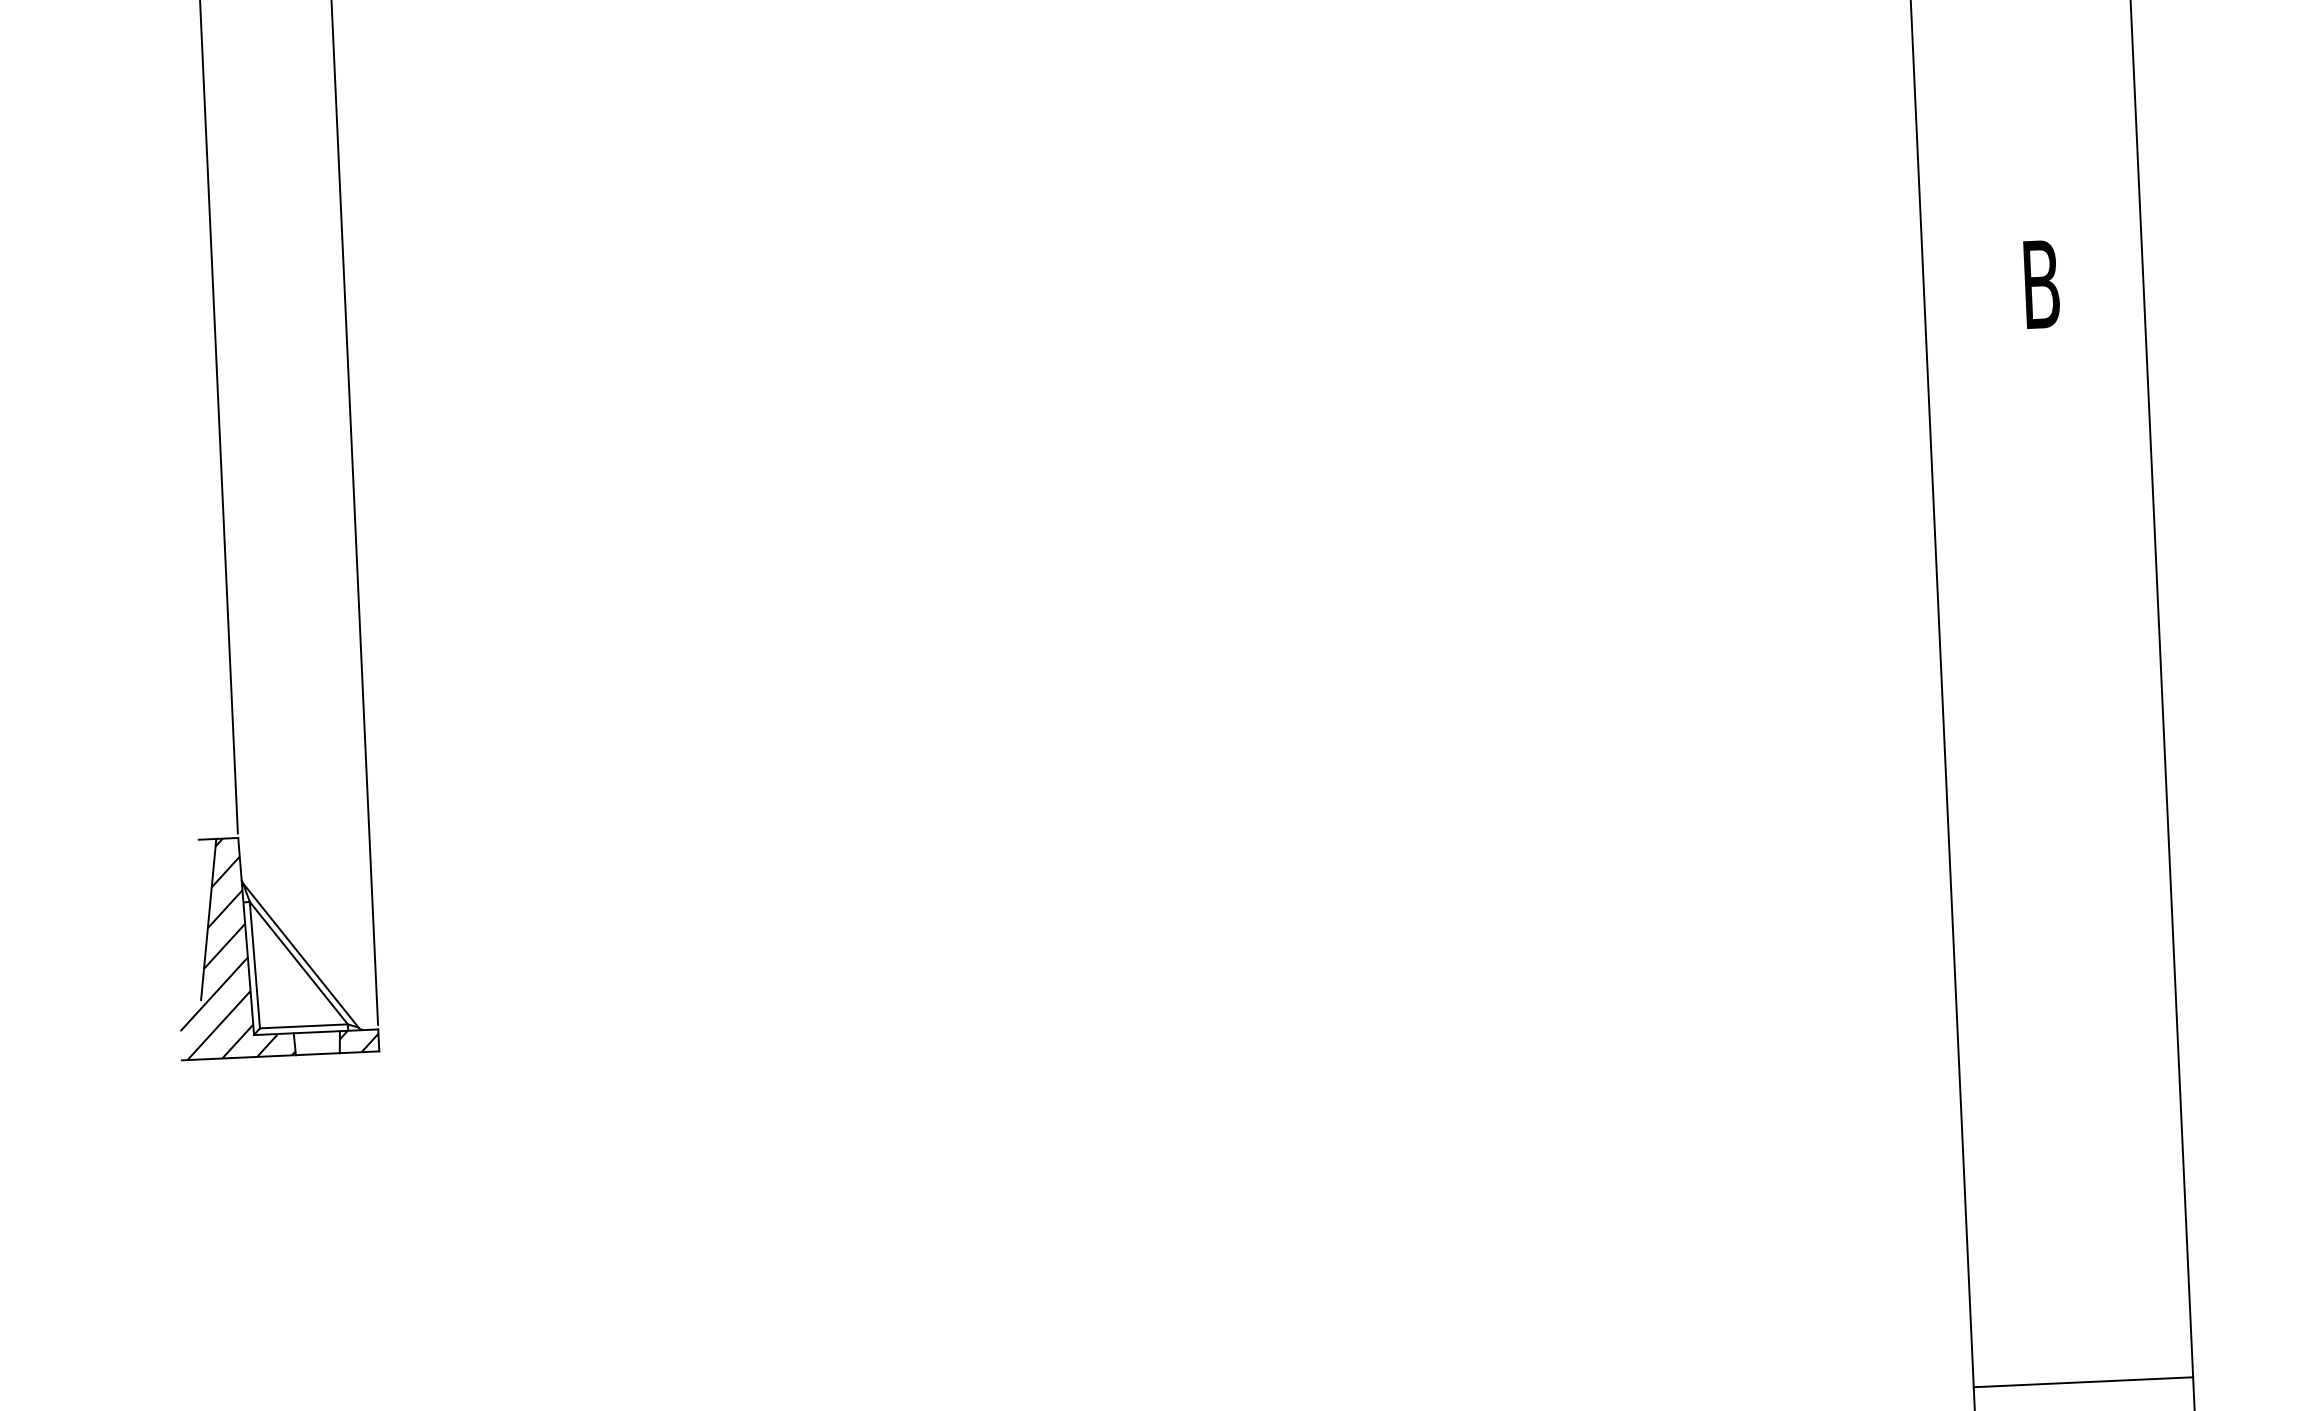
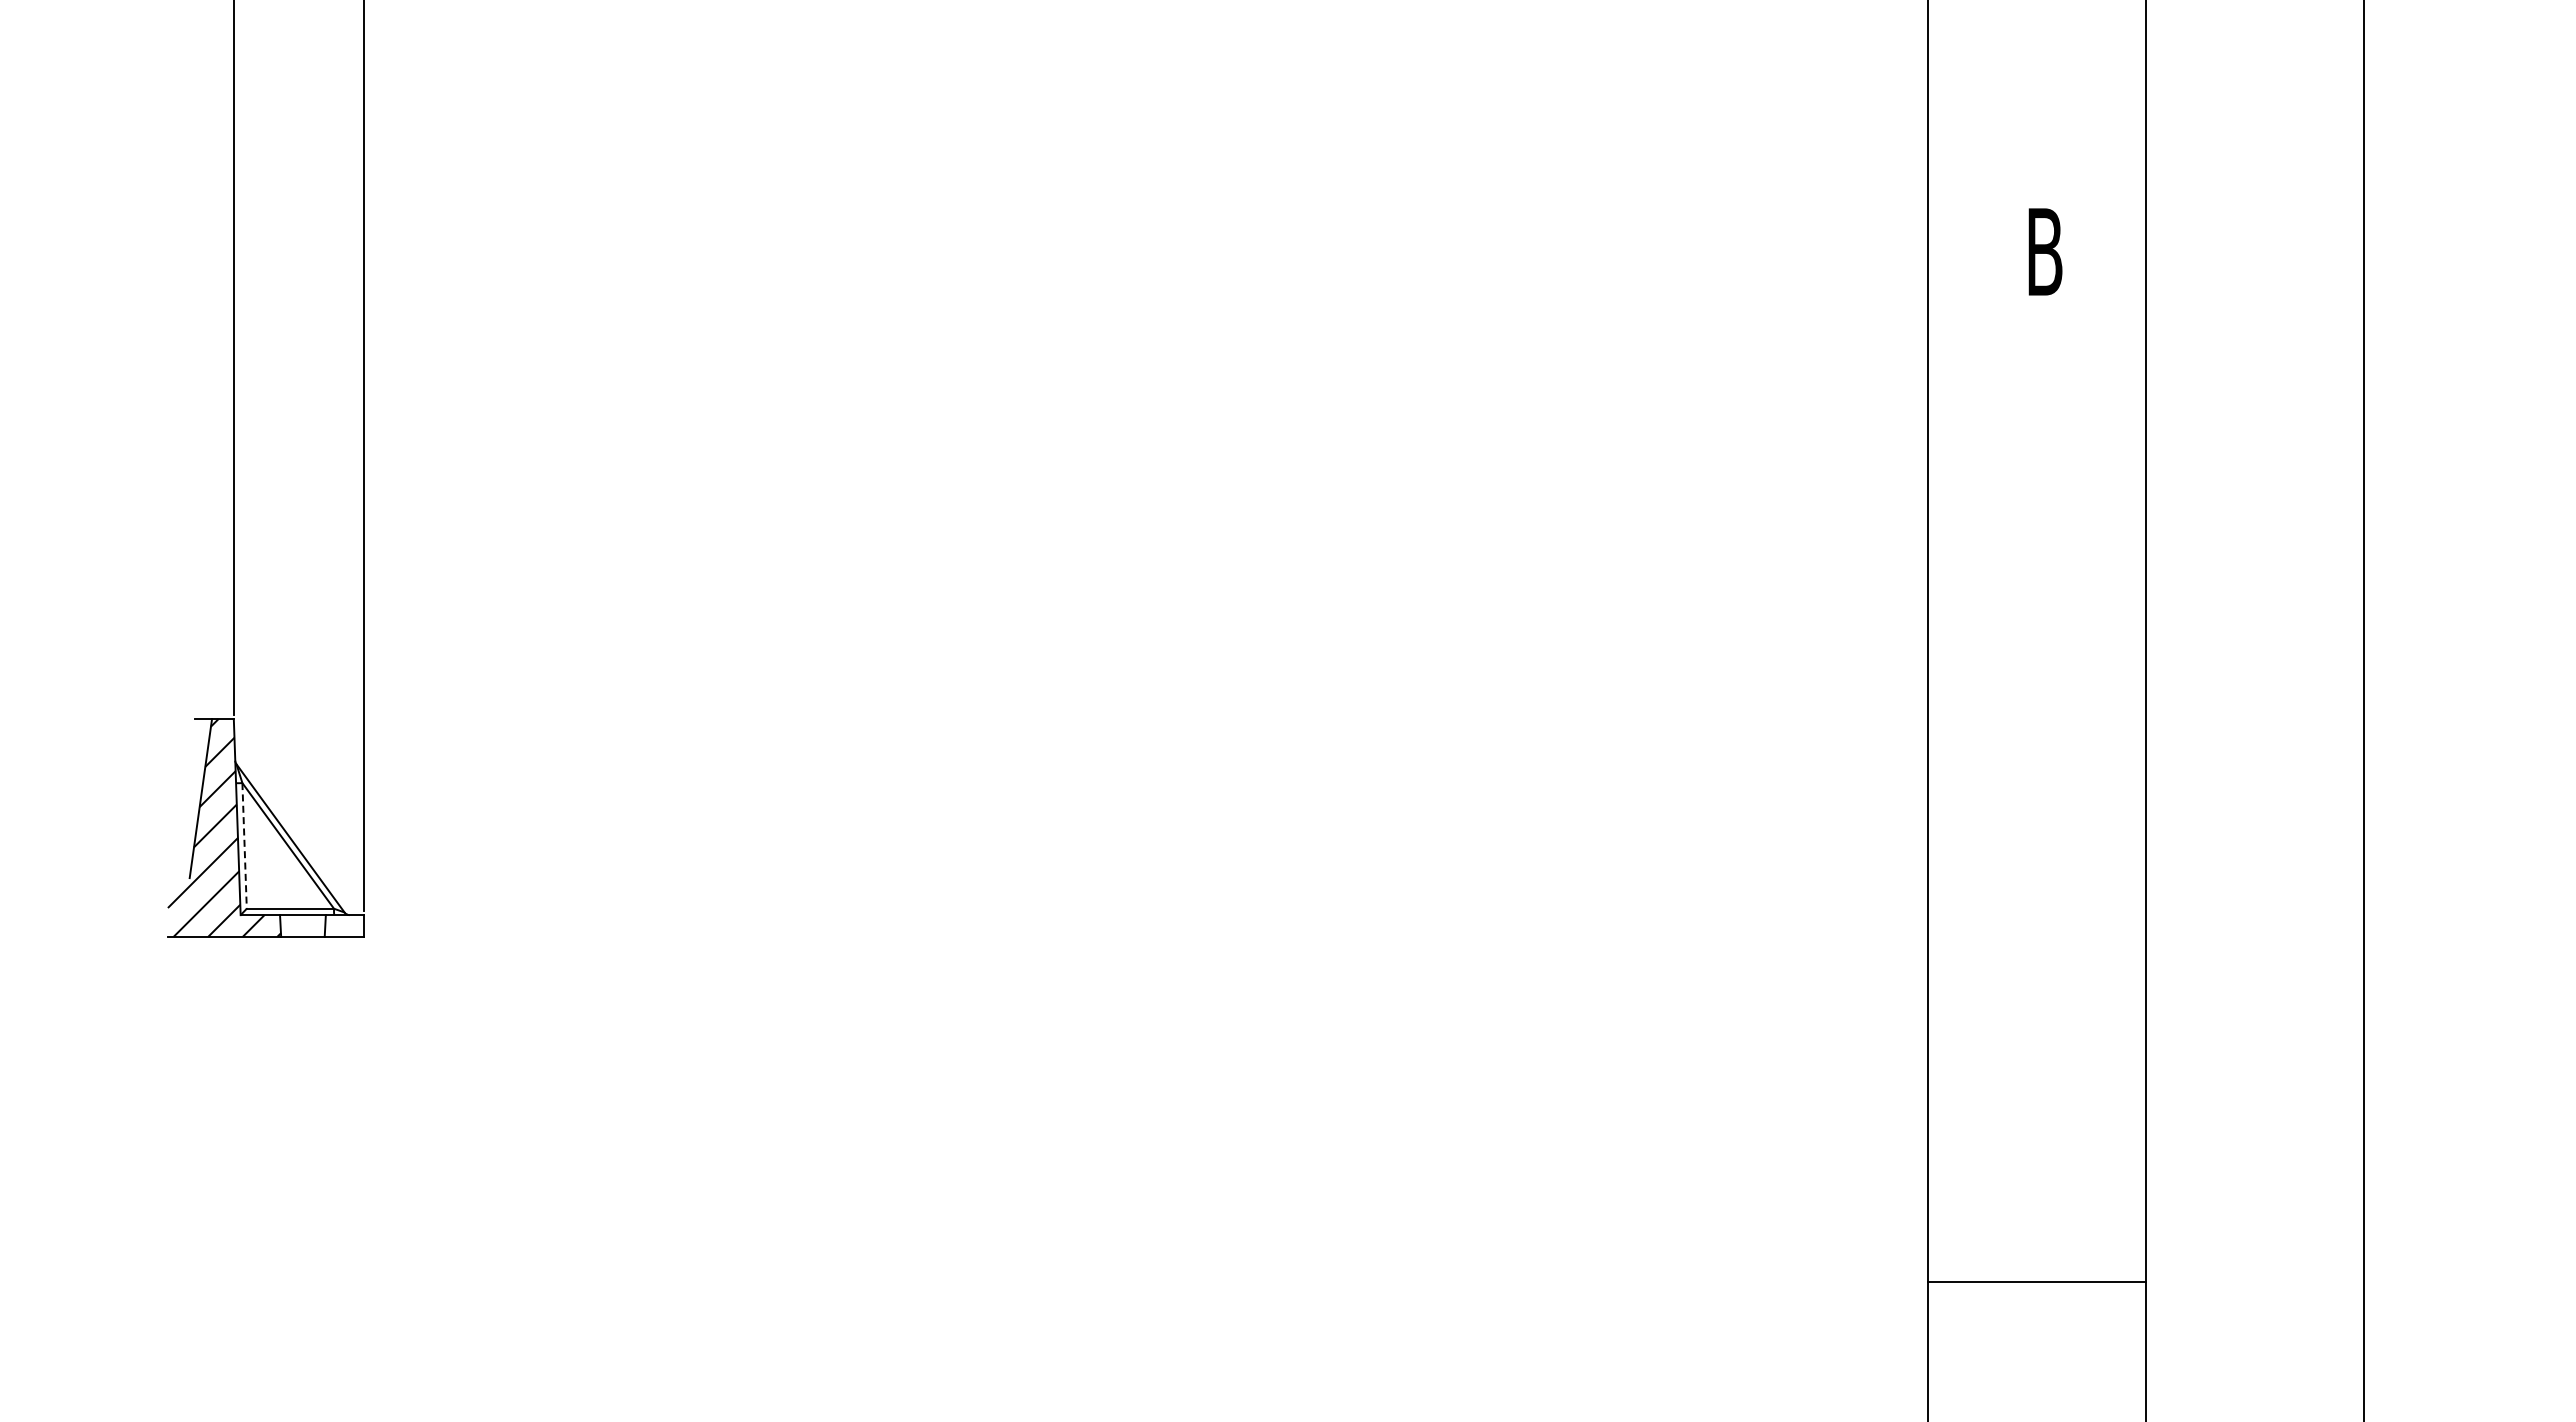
line: (254, 964) -> (244, 845), solid -> dashed
hatch: (359, 1040) -> (344, 925), removed
line: (2083, 1382) -> (2037, 1282), moved

